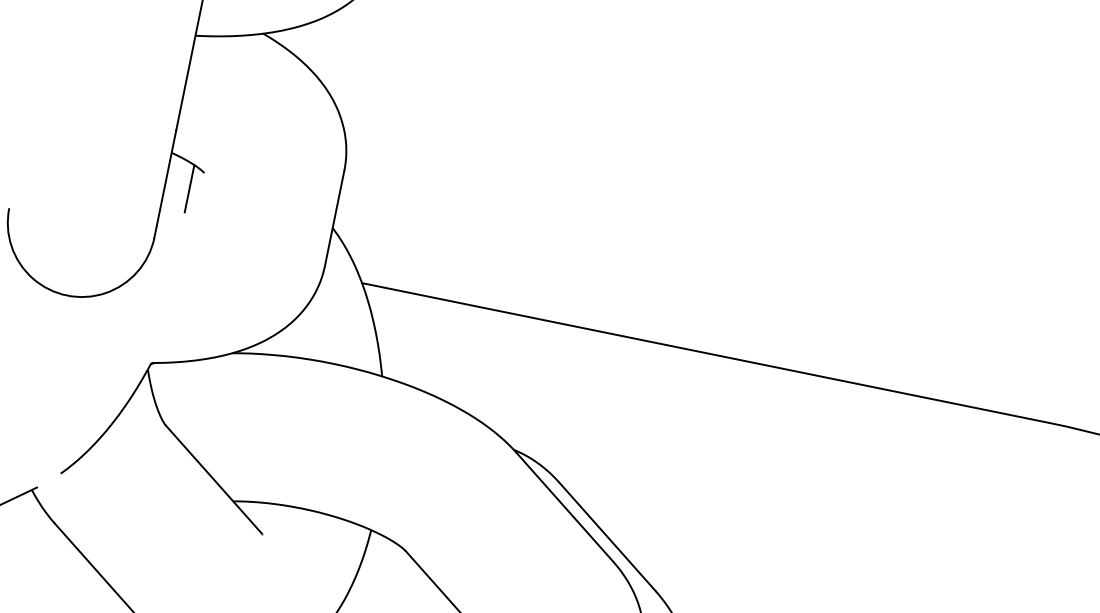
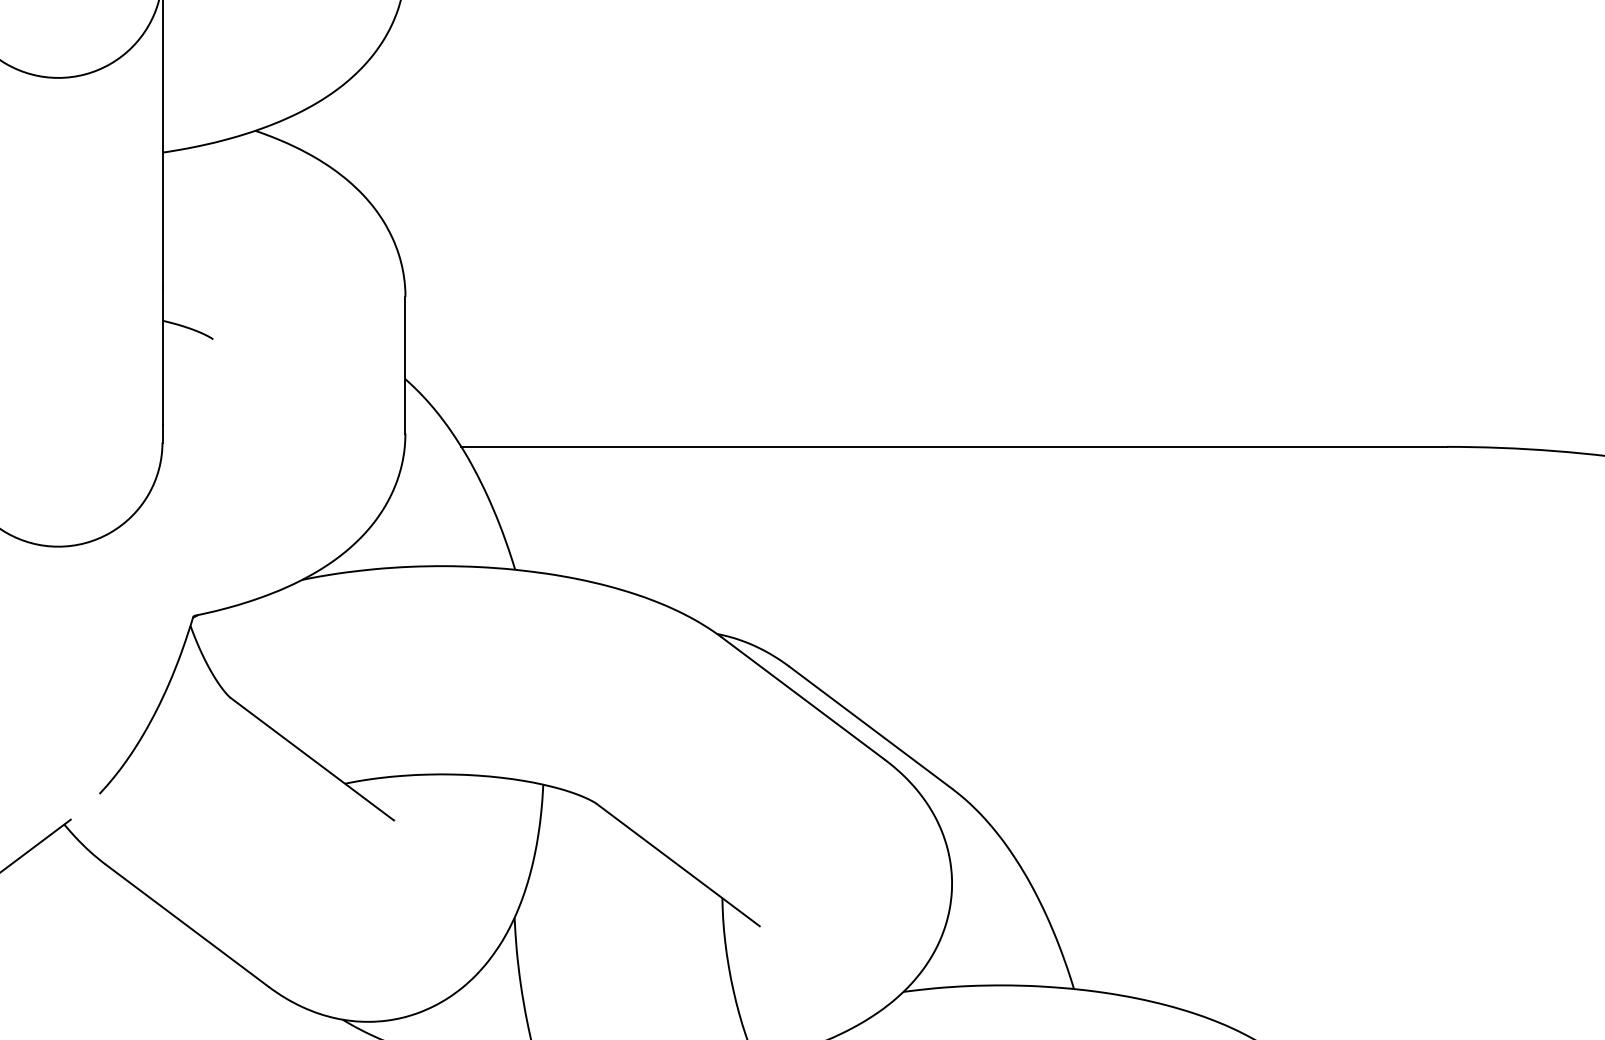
line: (189, 189) -> (197, 365), removed

